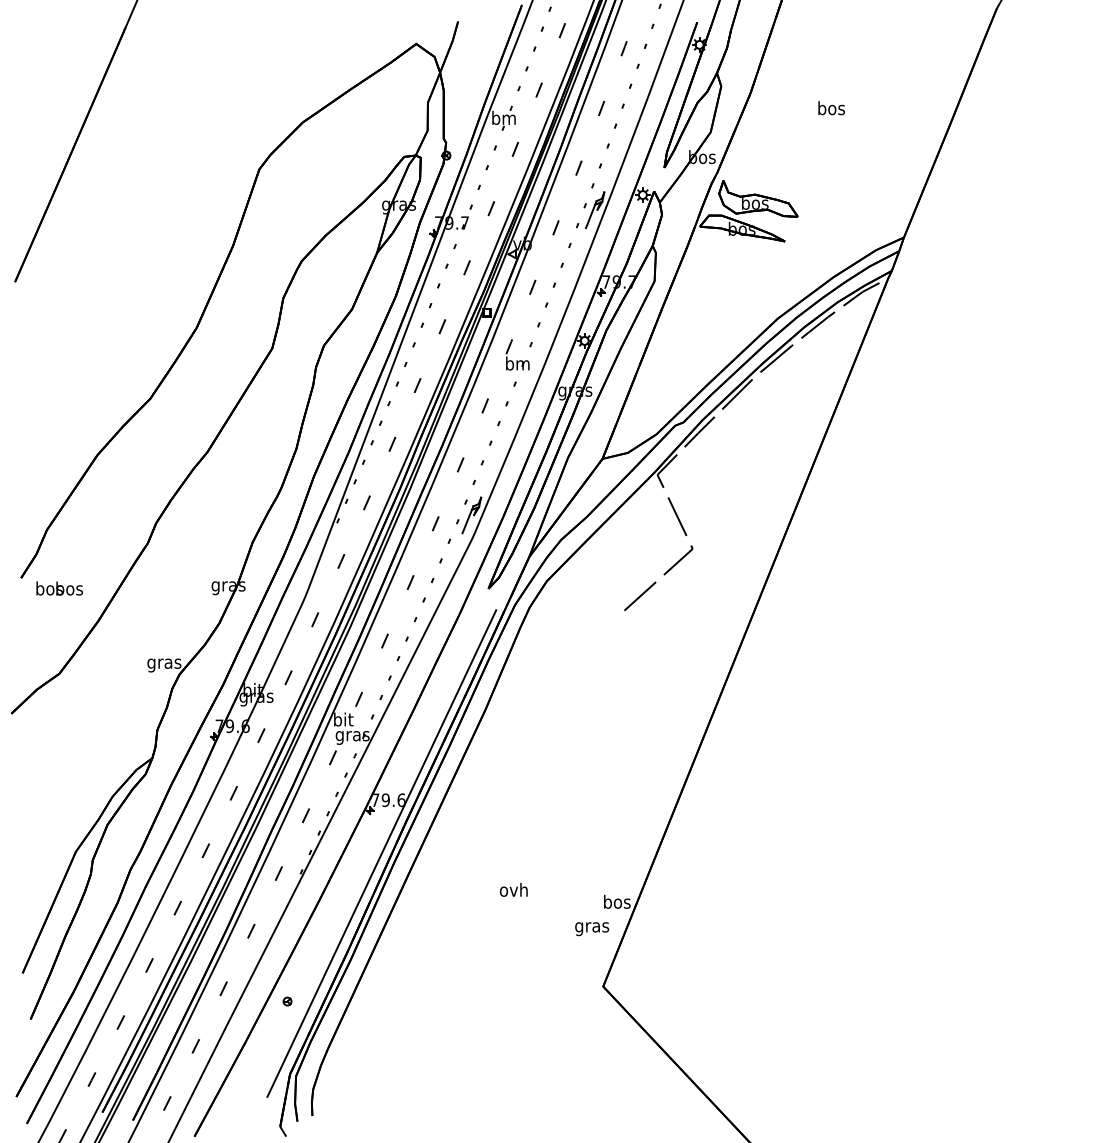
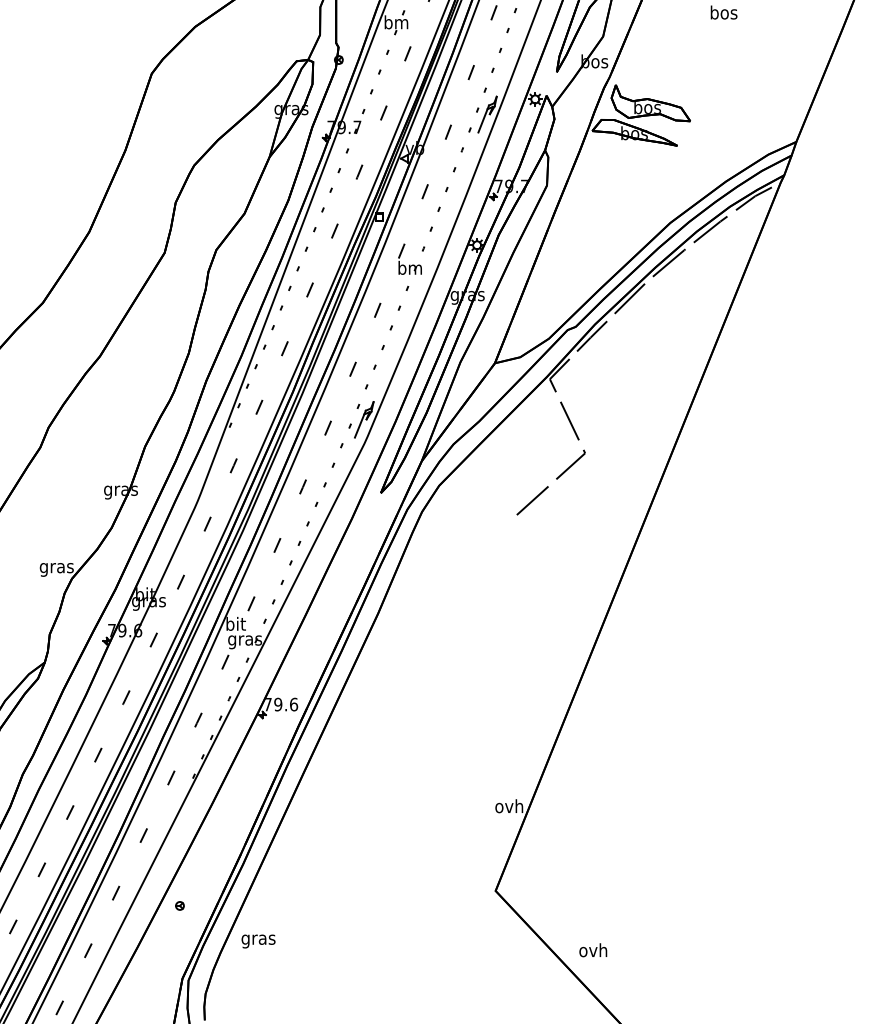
line: (381, 853) -> (273, 757), removed
text: (513, 889) -> (592, 949), moved
text: (616, 901) -> (508, 805), bos -> ovh
text: (592, 929) -> (258, 941), moved

